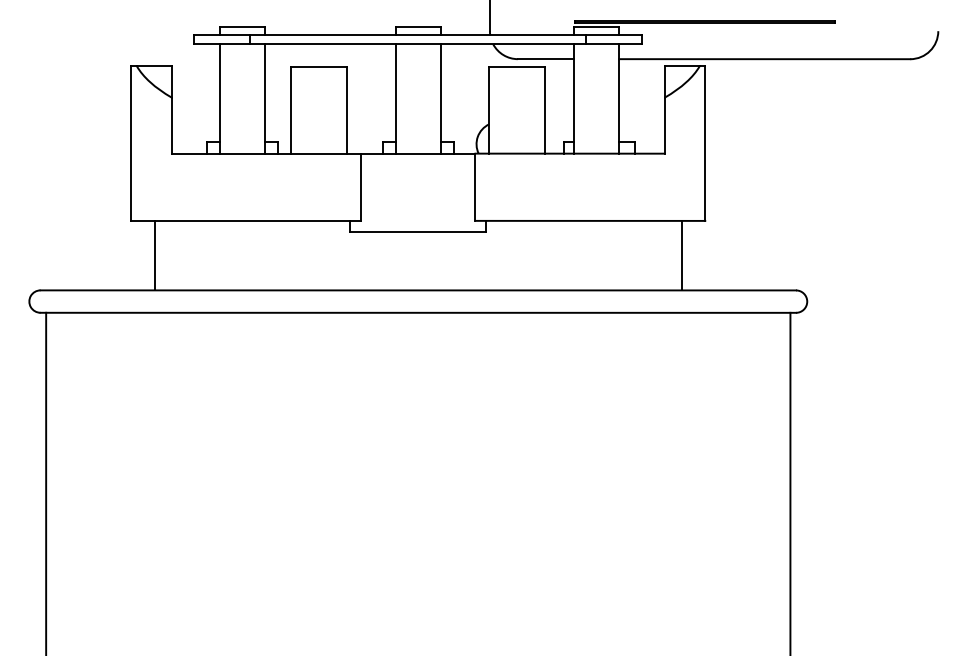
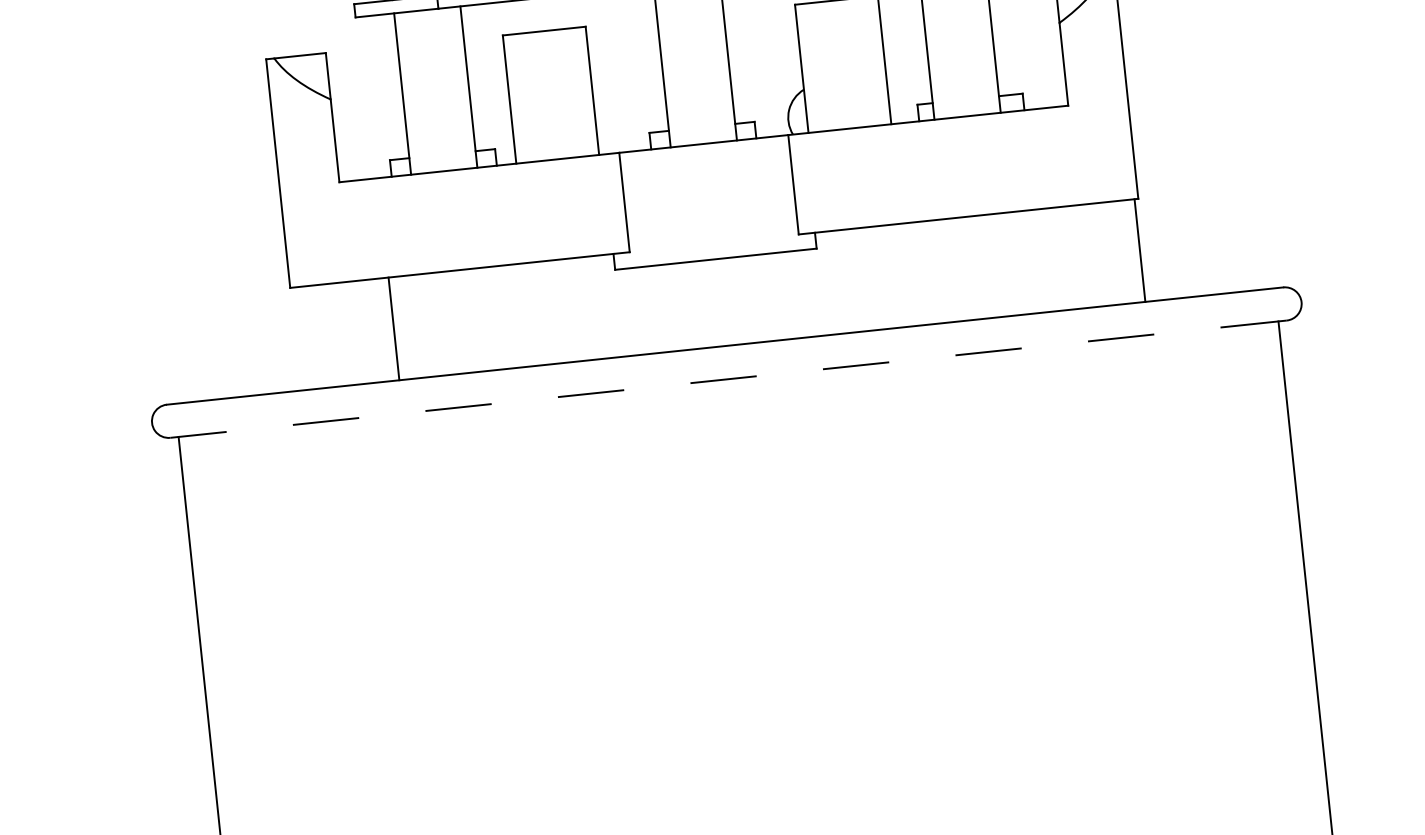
line: (154, 255) -> (393, 328), moved
line: (681, 255) -> (1139, 250), moved
line: (418, 312) -> (728, 378), solid -> dashed

